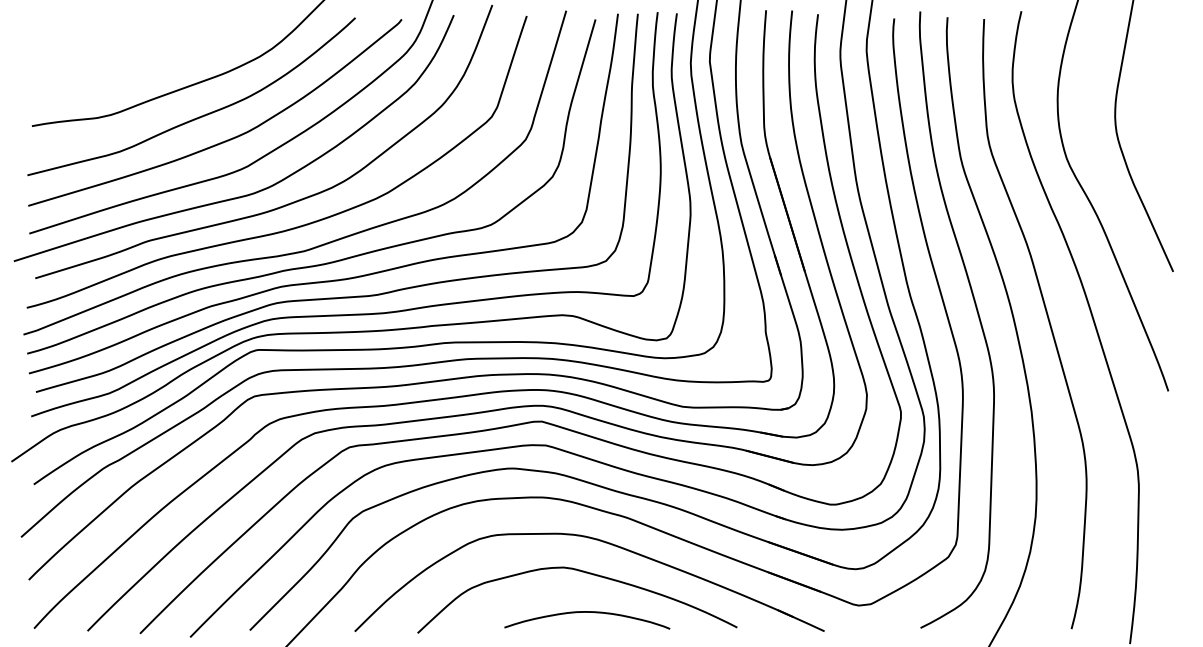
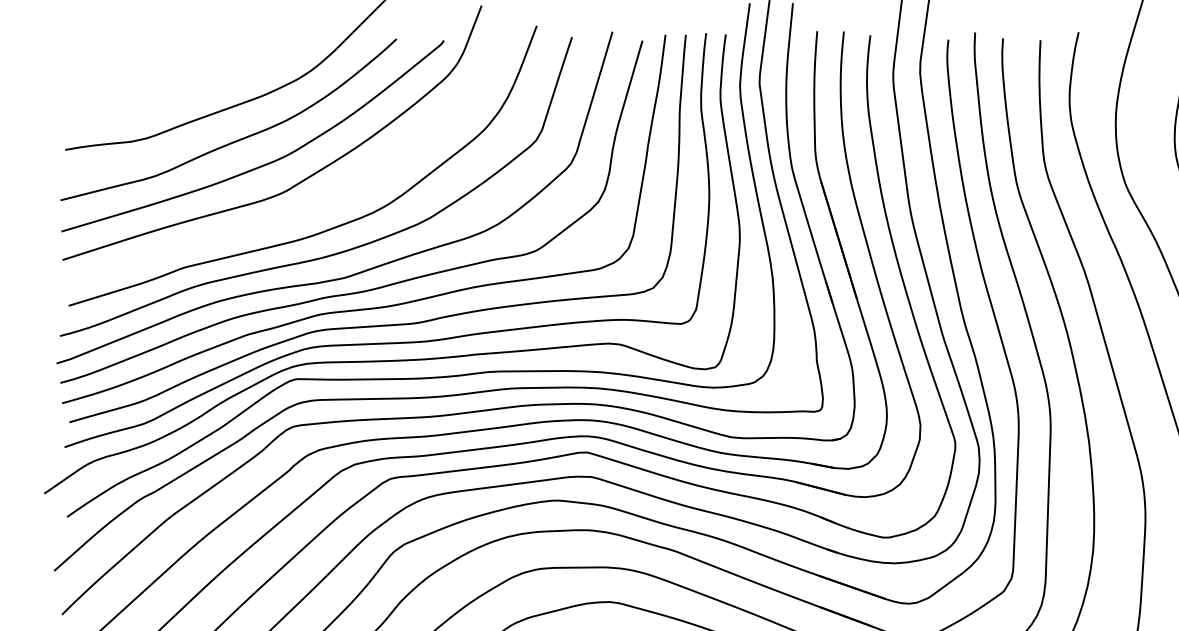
curve: (252, 192) -> (291, 217), removed

